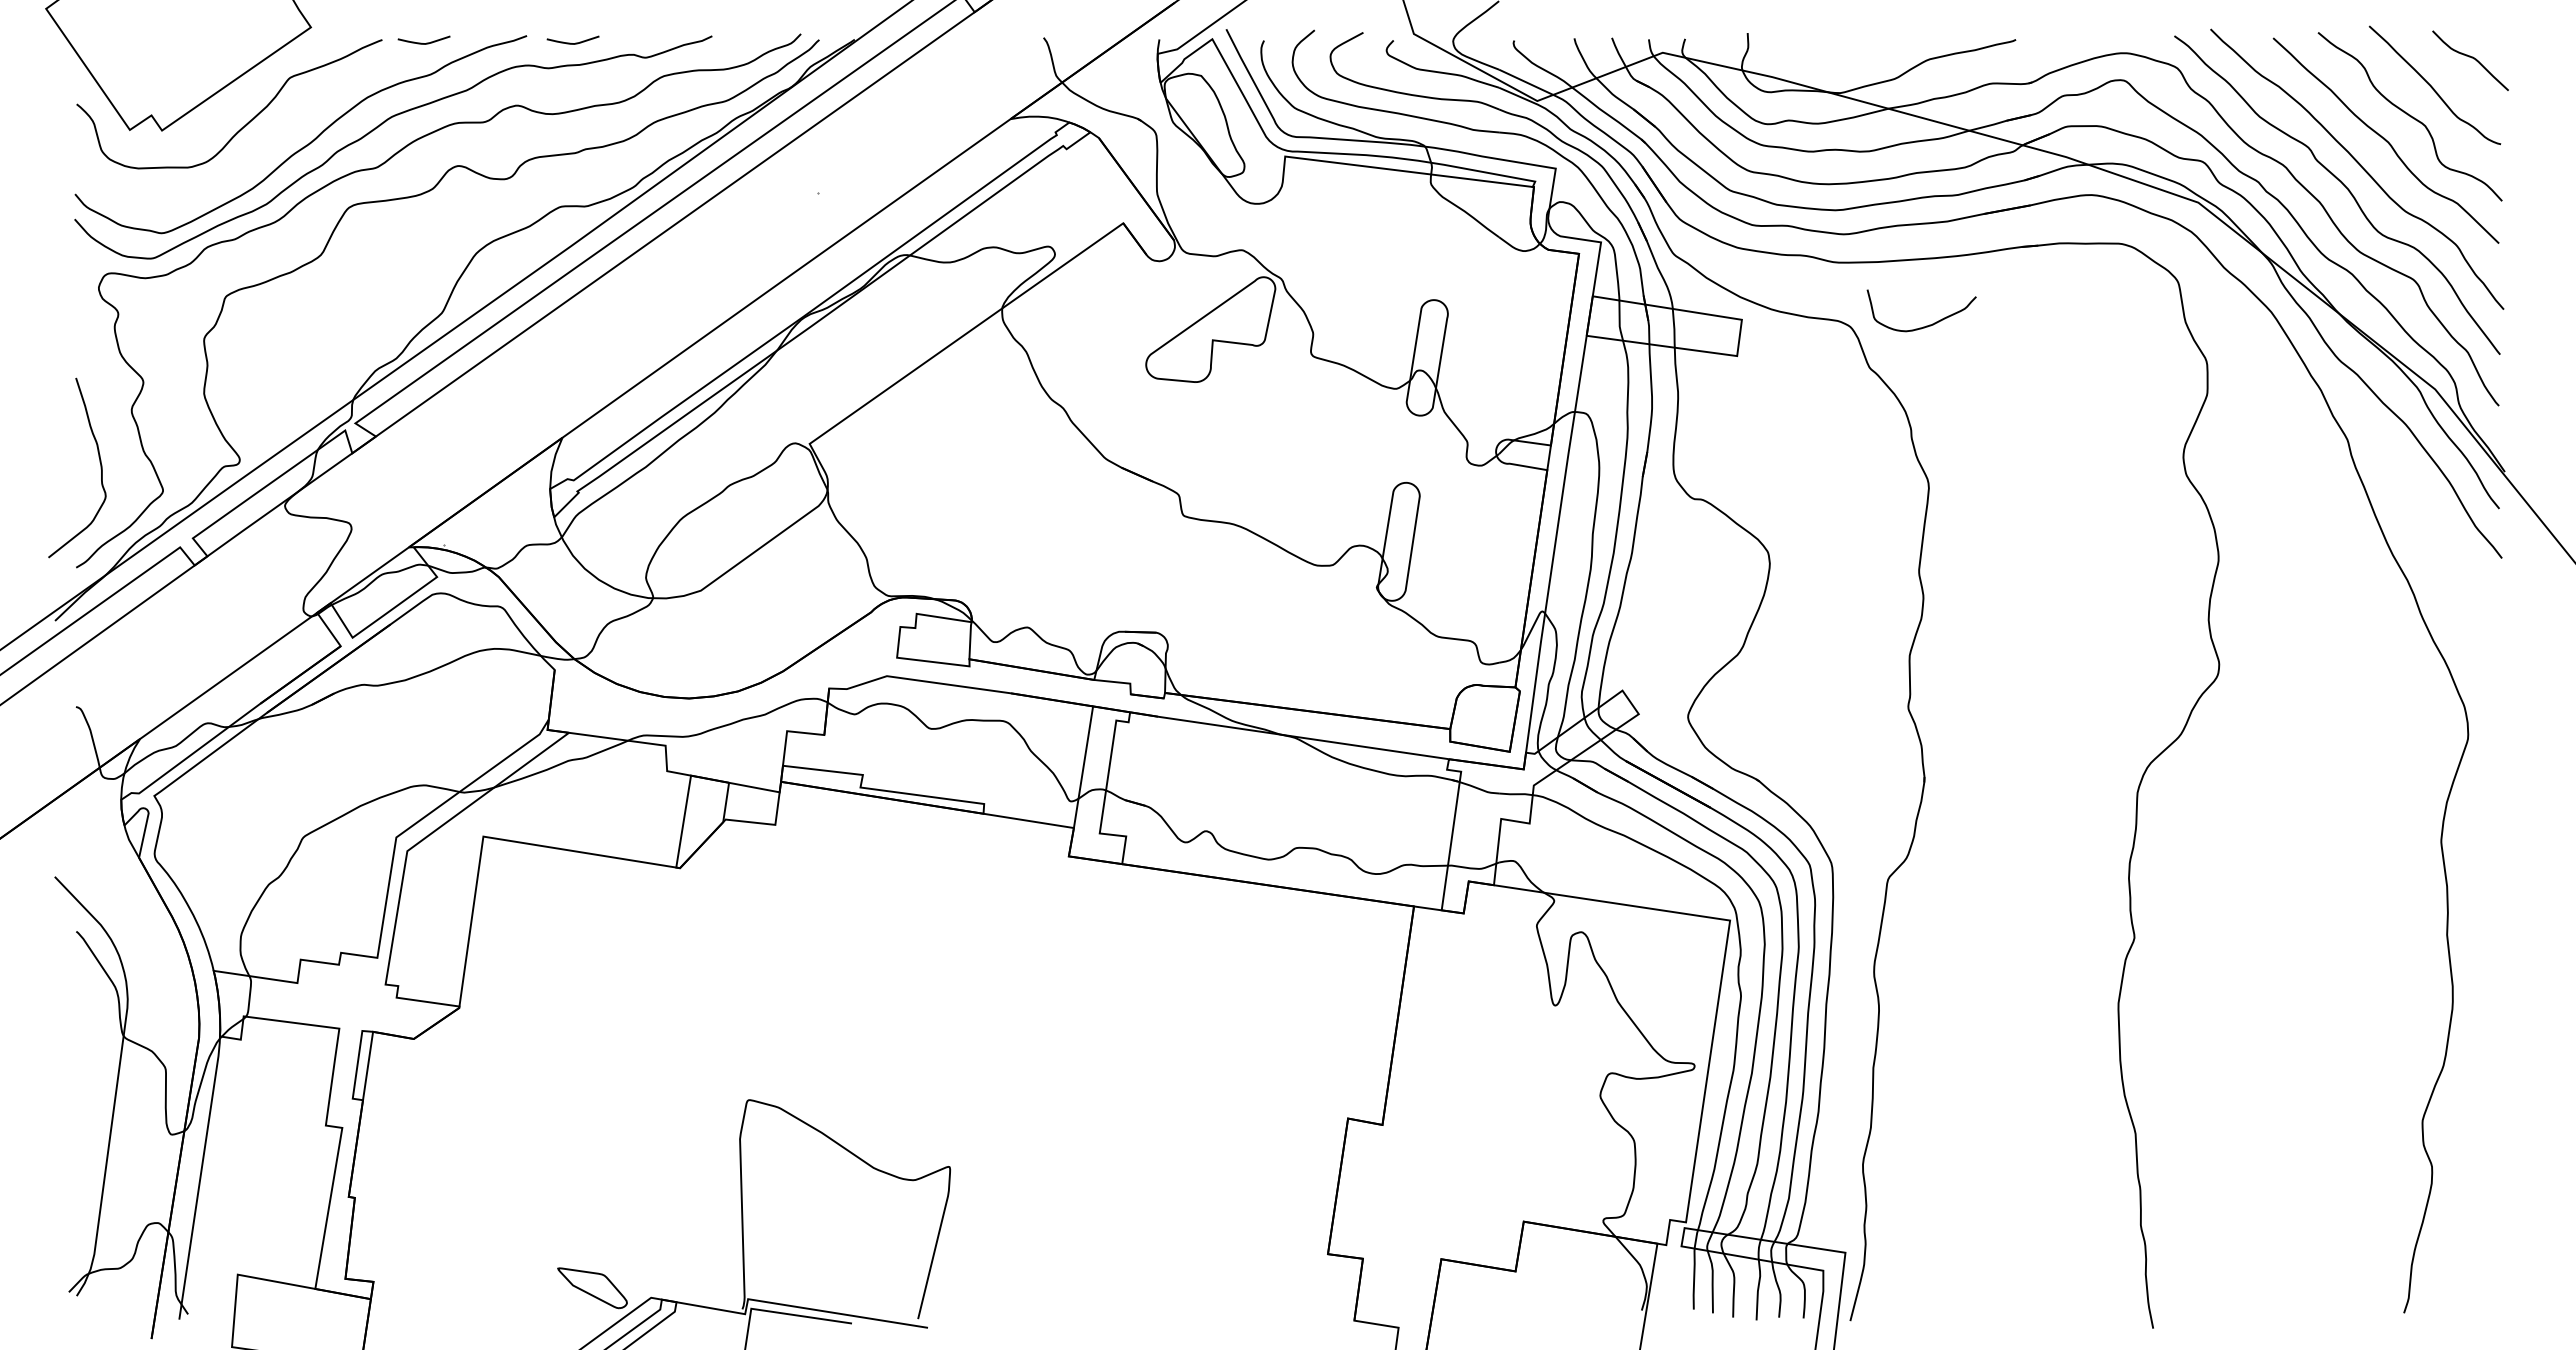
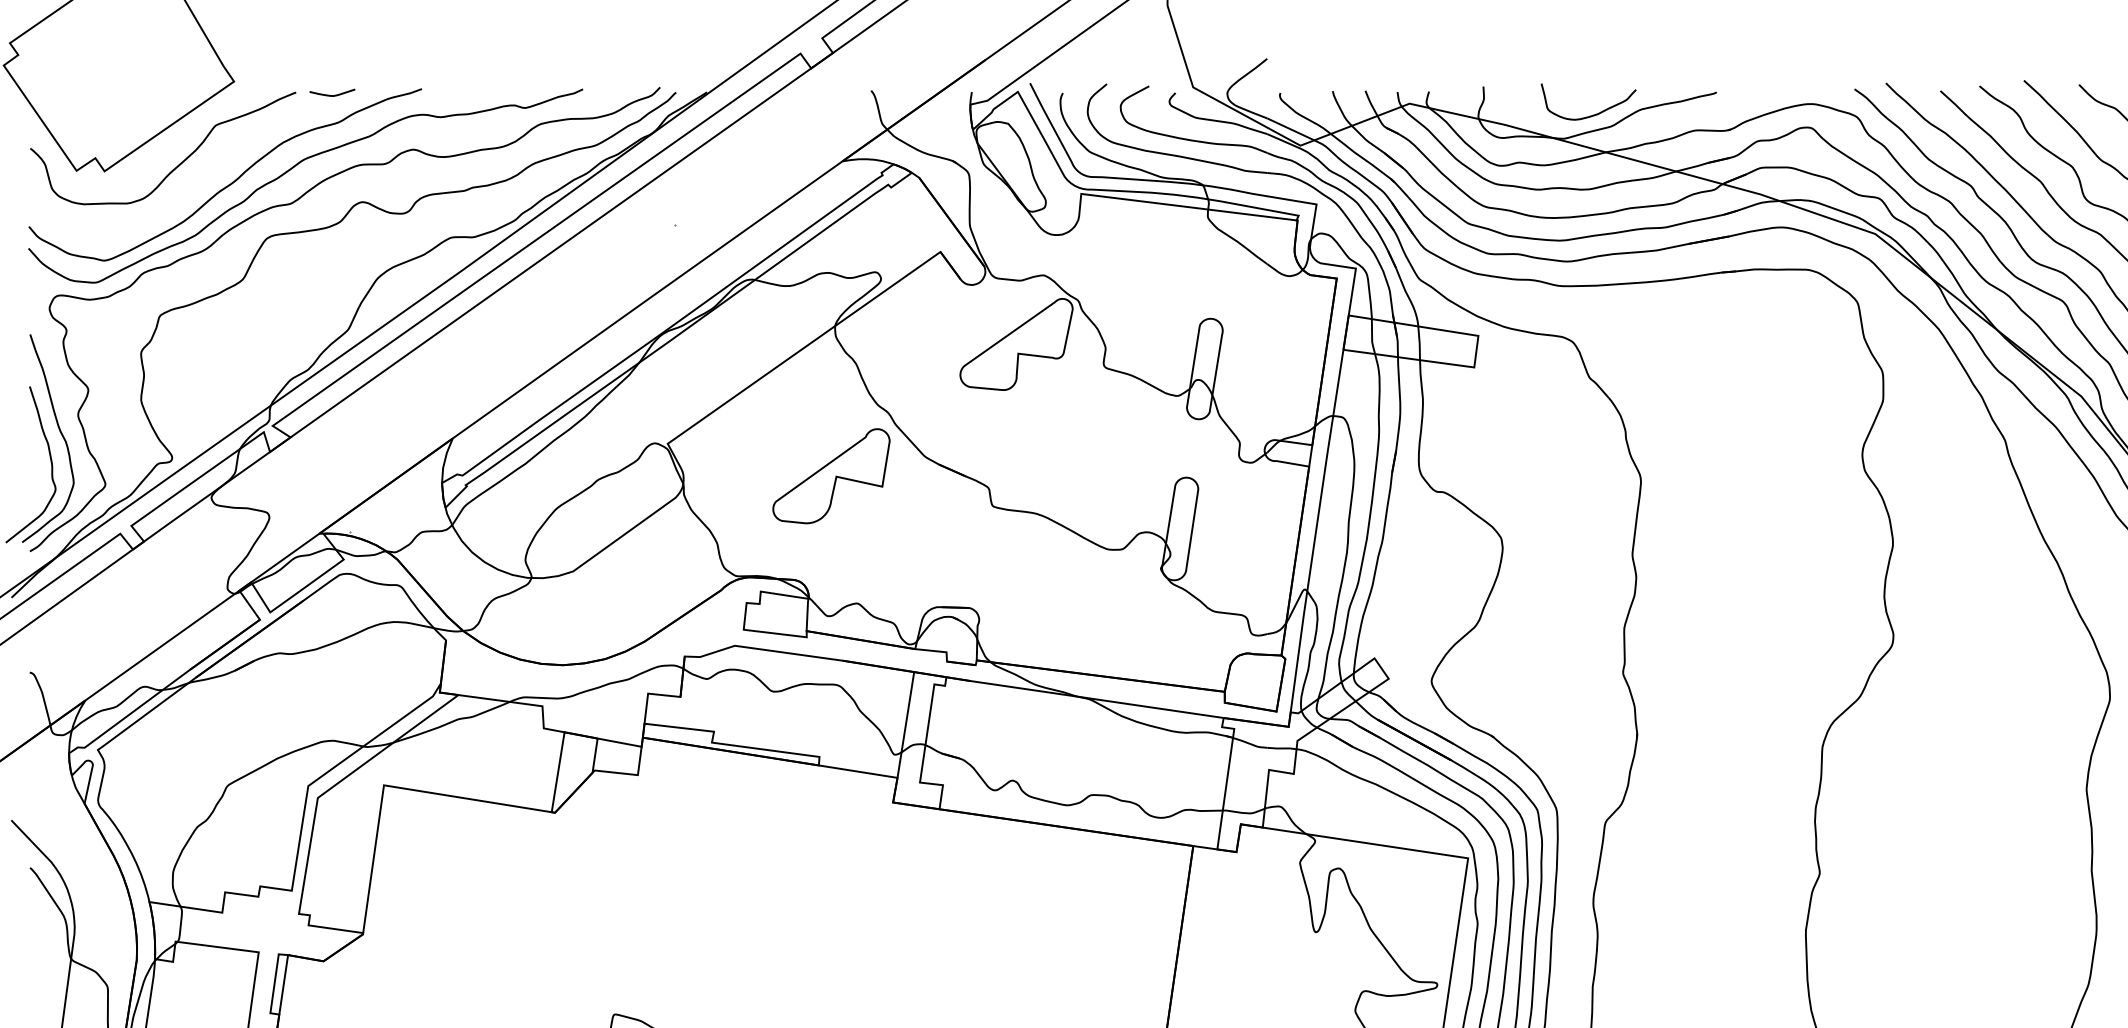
curve: (570, 42) -> (459, 94), removed
curve: (1926, 325) -> (1592, 114), moved
curve: (110, 430) -> (59, 432), added
part: (997, 481) -> (831, 476), added

